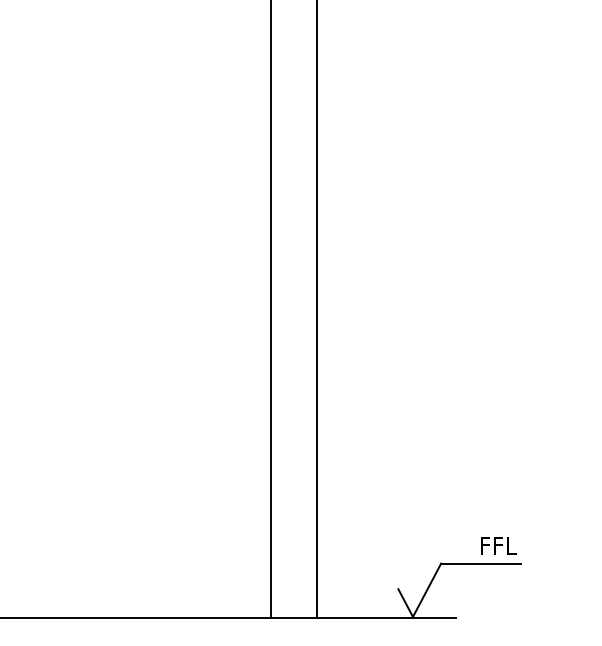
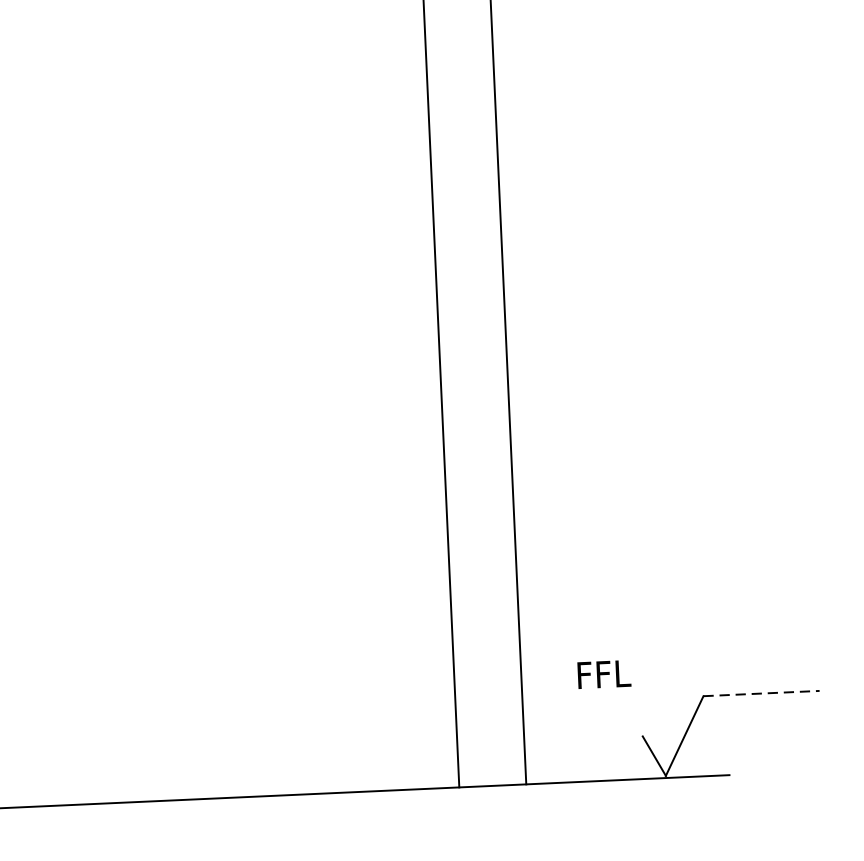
text: (498, 545) -> (603, 674), moved
line: (480, 563) -> (760, 693), solid -> dashed

